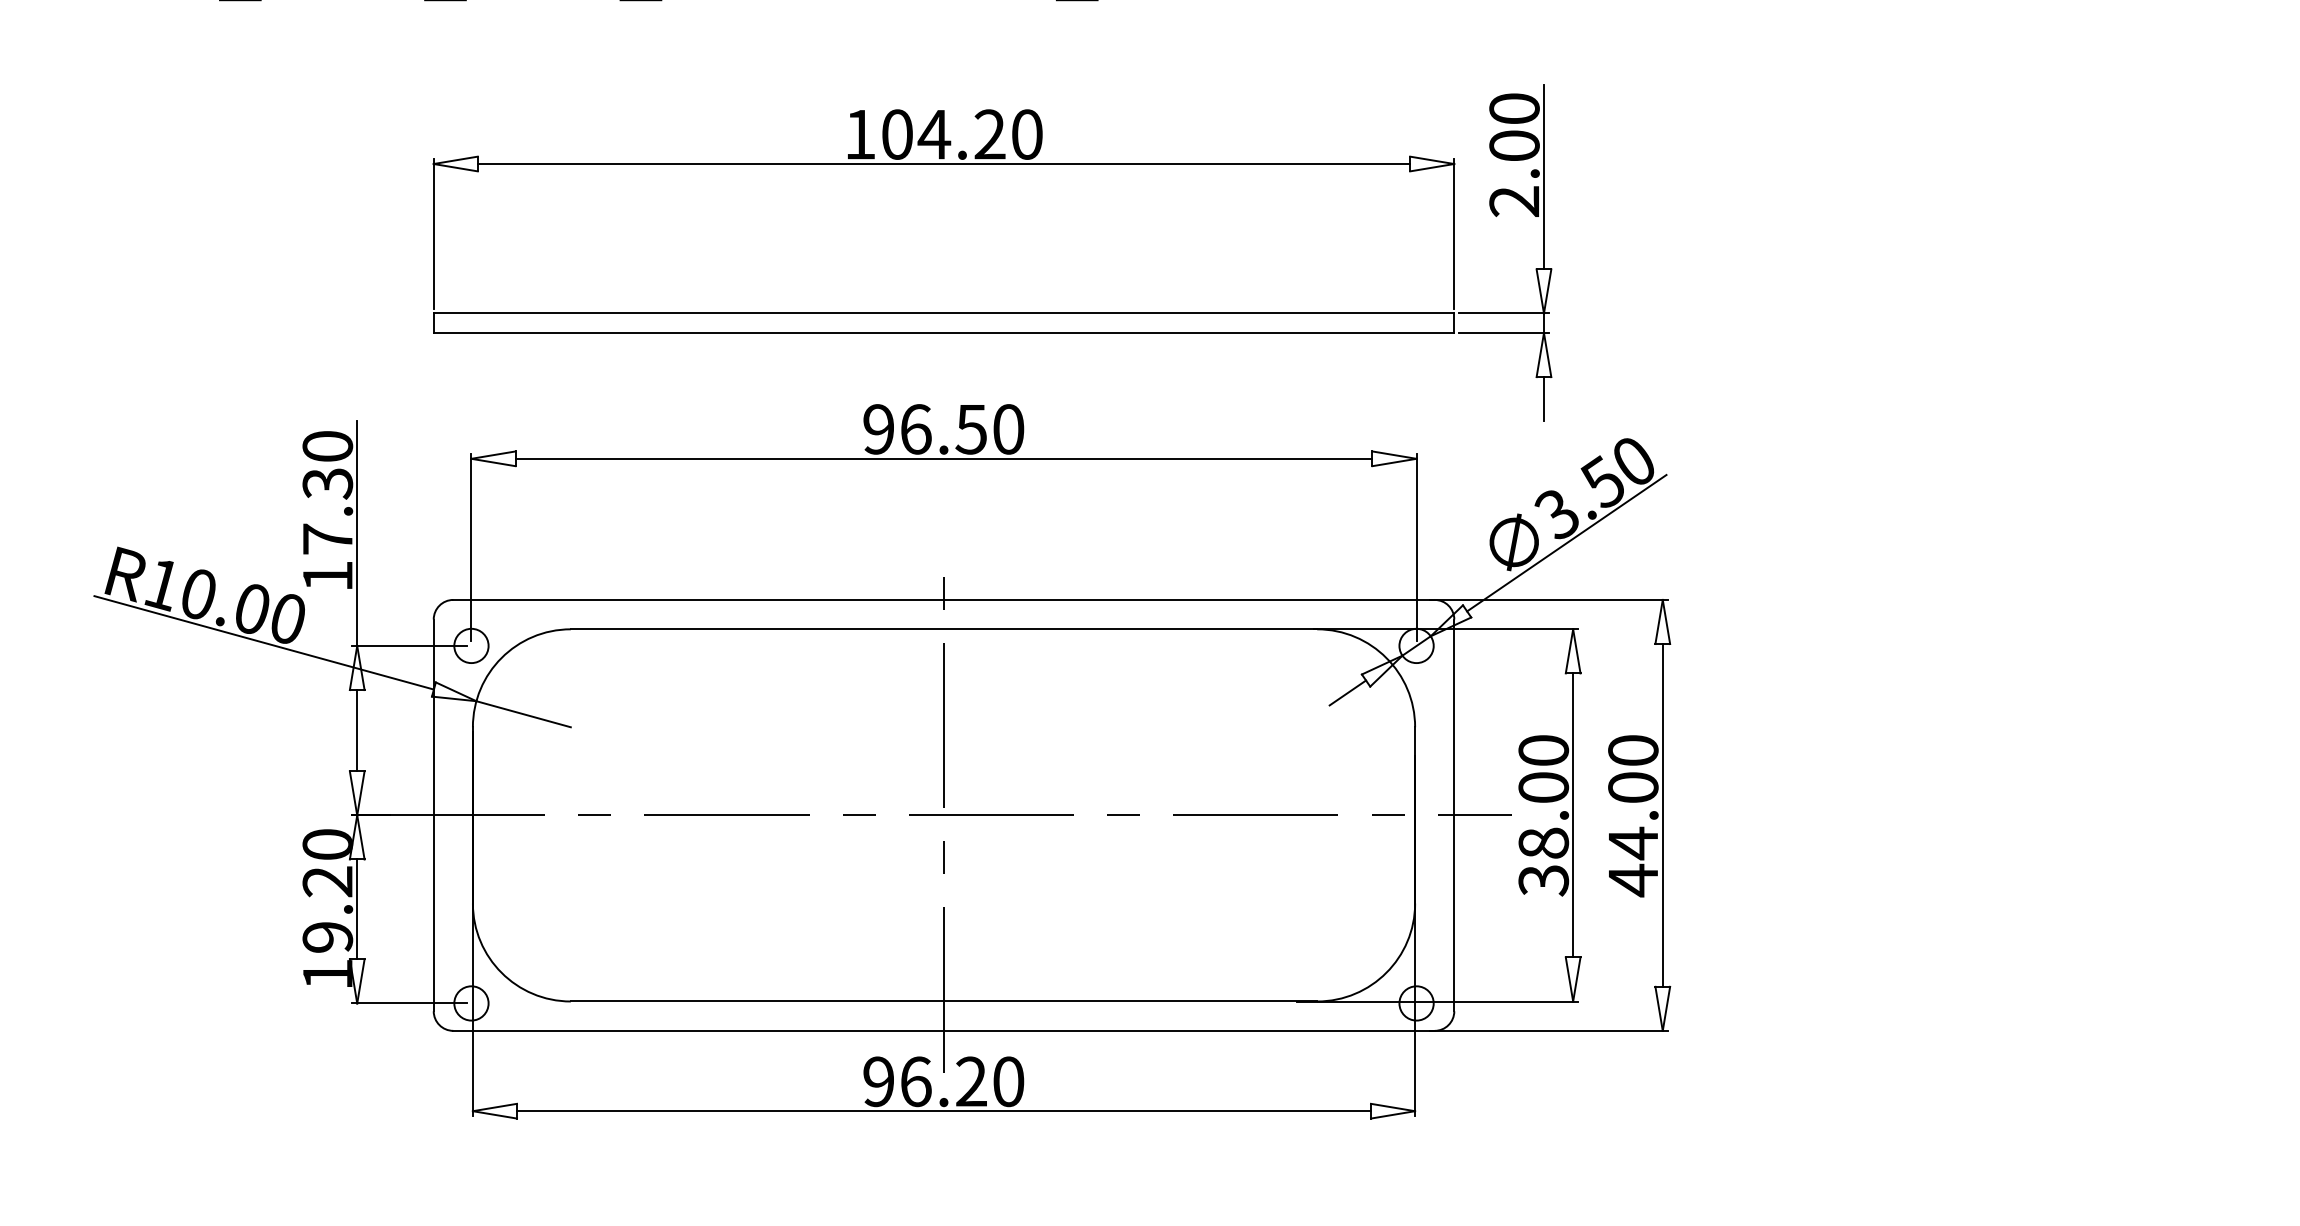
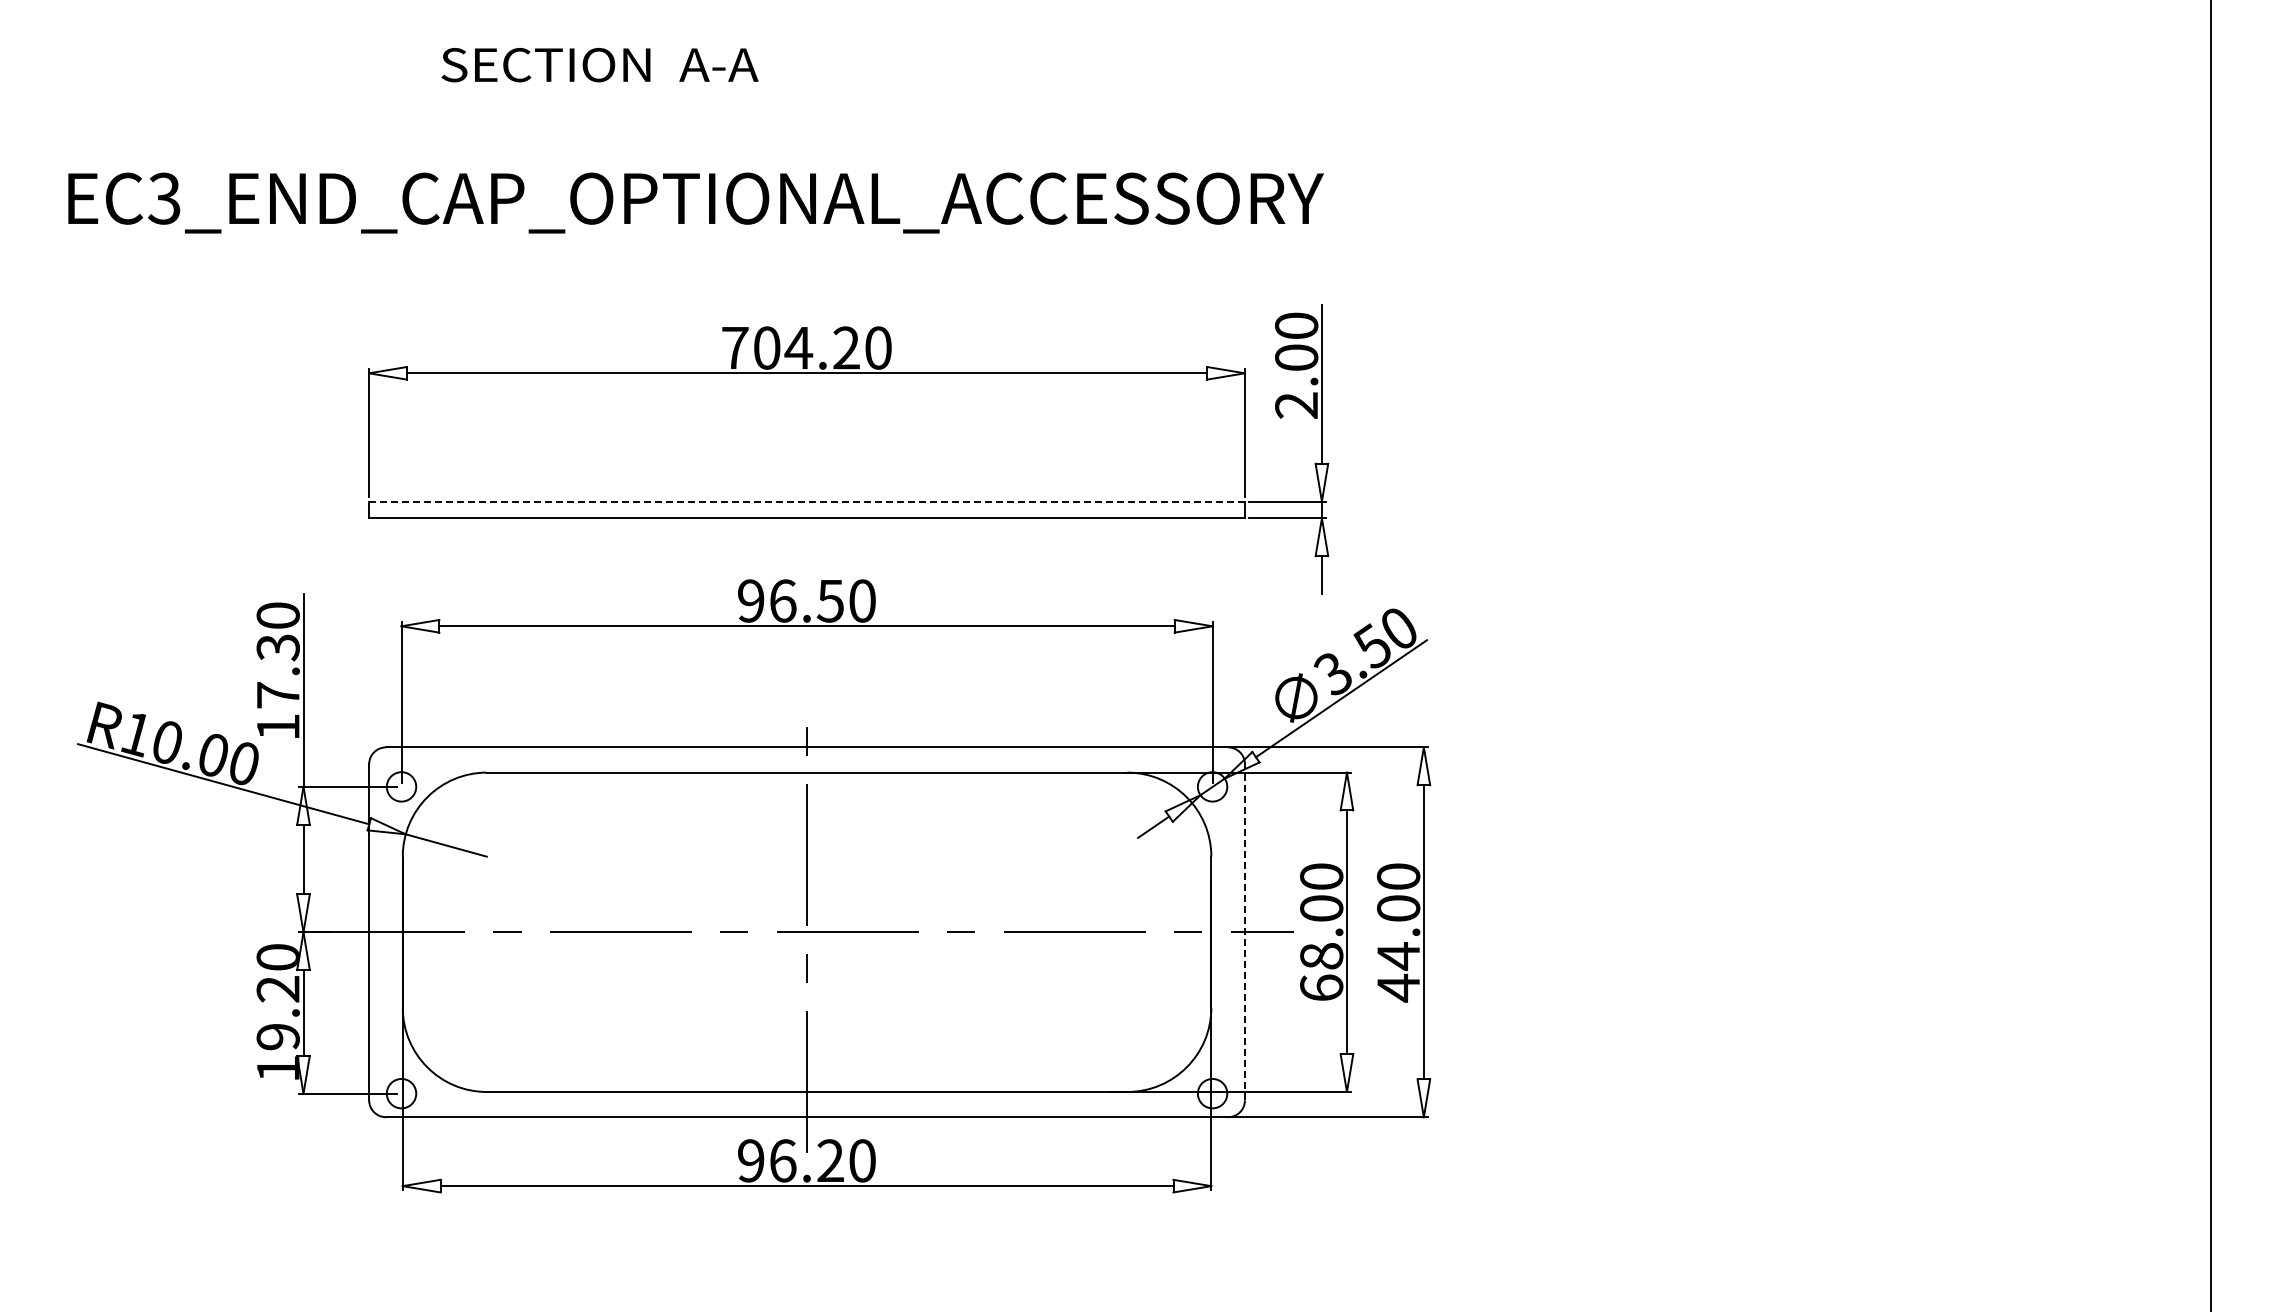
text: (860, 135) -> (735, 348), 104.20 -> 704.20
line: (944, 313) -> (807, 501), solid -> dashed
line: (1453, 814) -> (1244, 931), solid -> dashed
text: (1543, 879) -> (1321, 987), 38.00 -> 68.00

